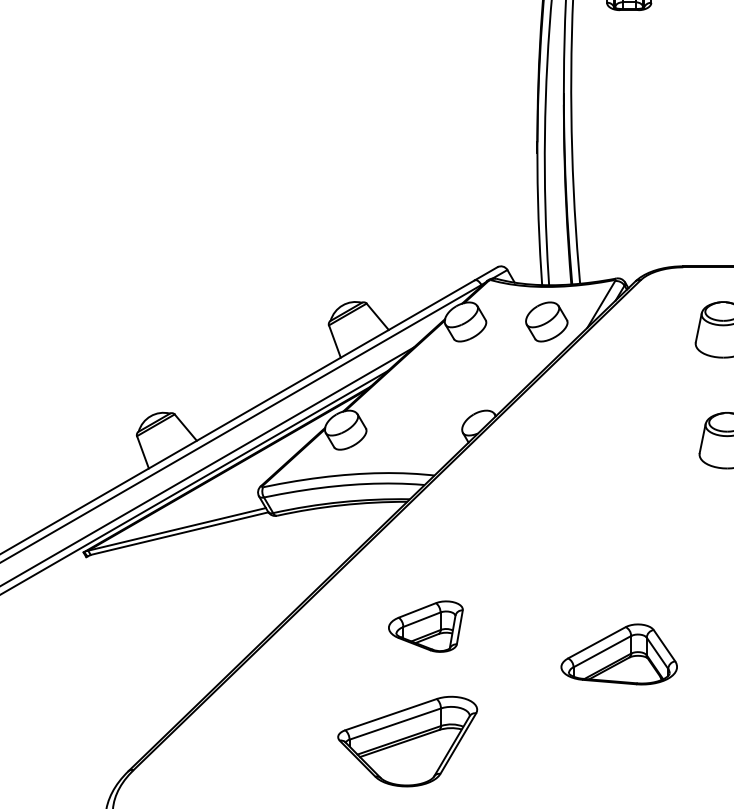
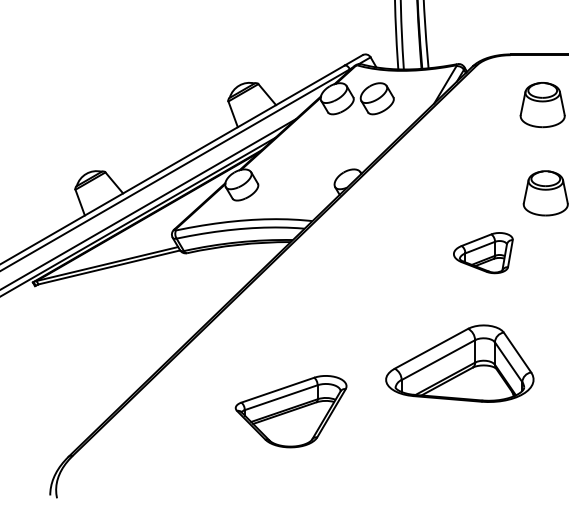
part: (546, 321) -> (377, 98), moved
part: (425, 626) -> (483, 252), moved
part: (618, 654) -> (459, 363), size x1.6
part: (407, 741) -> (290, 411), moved

